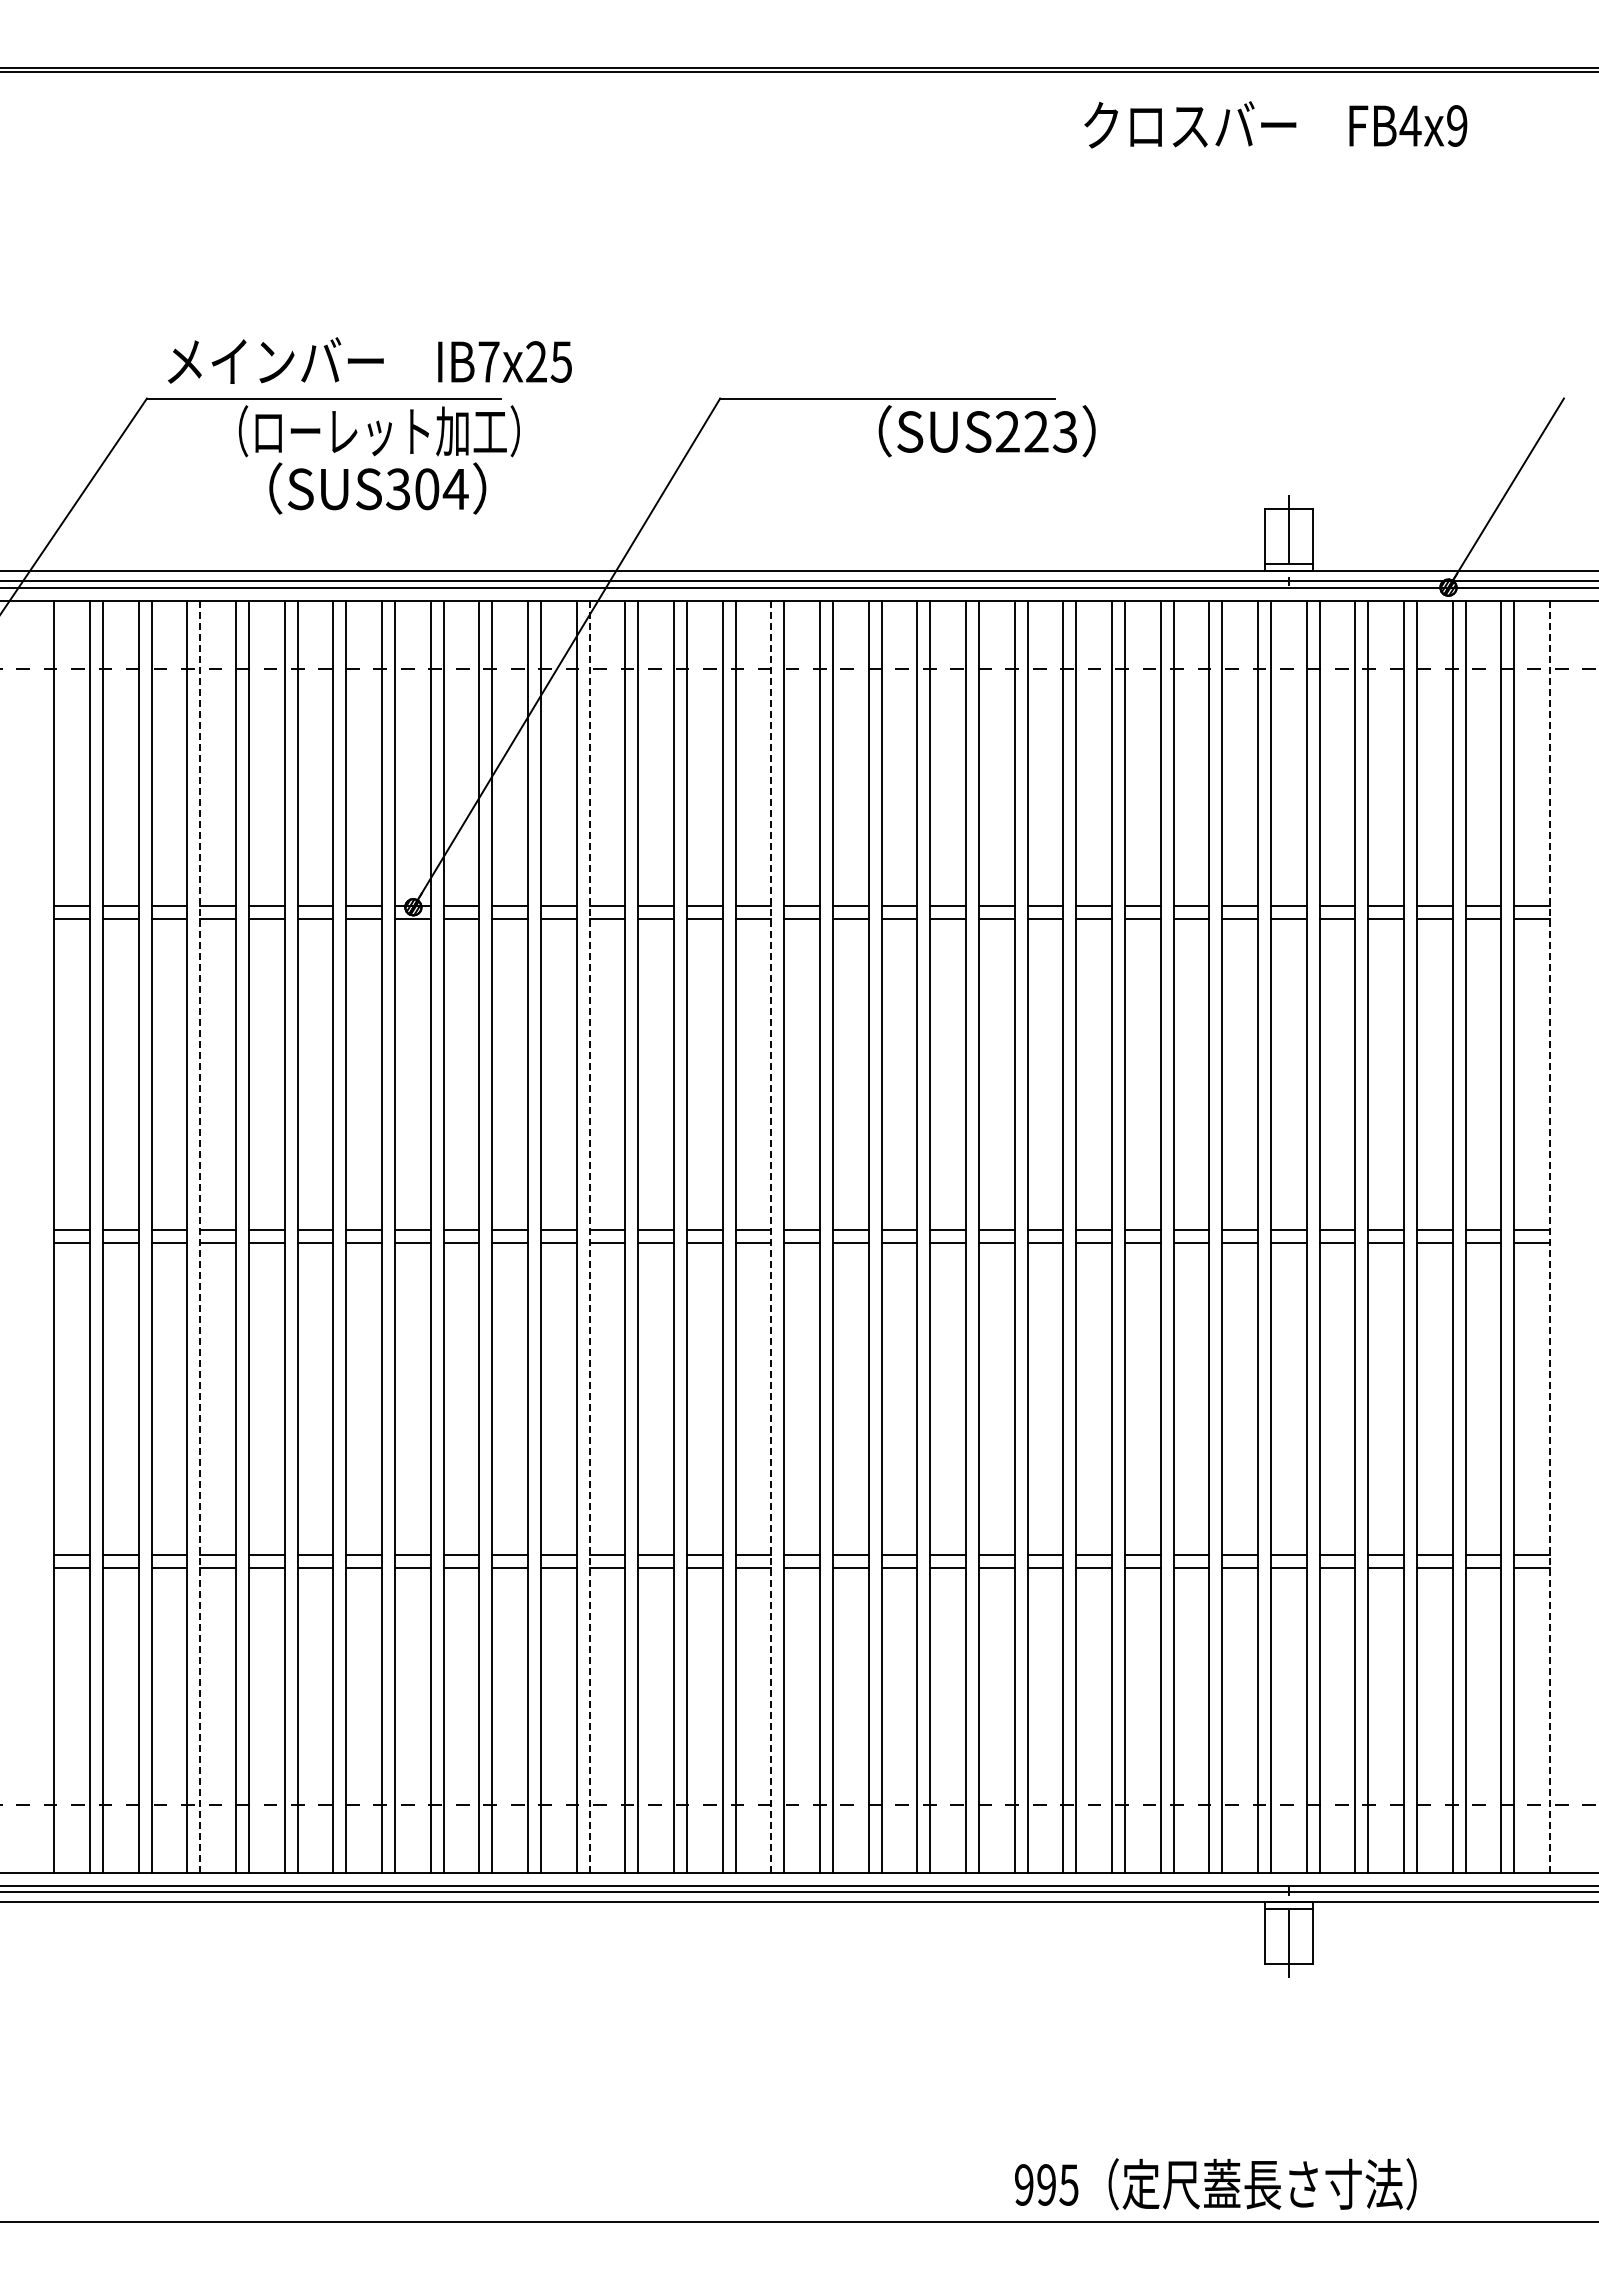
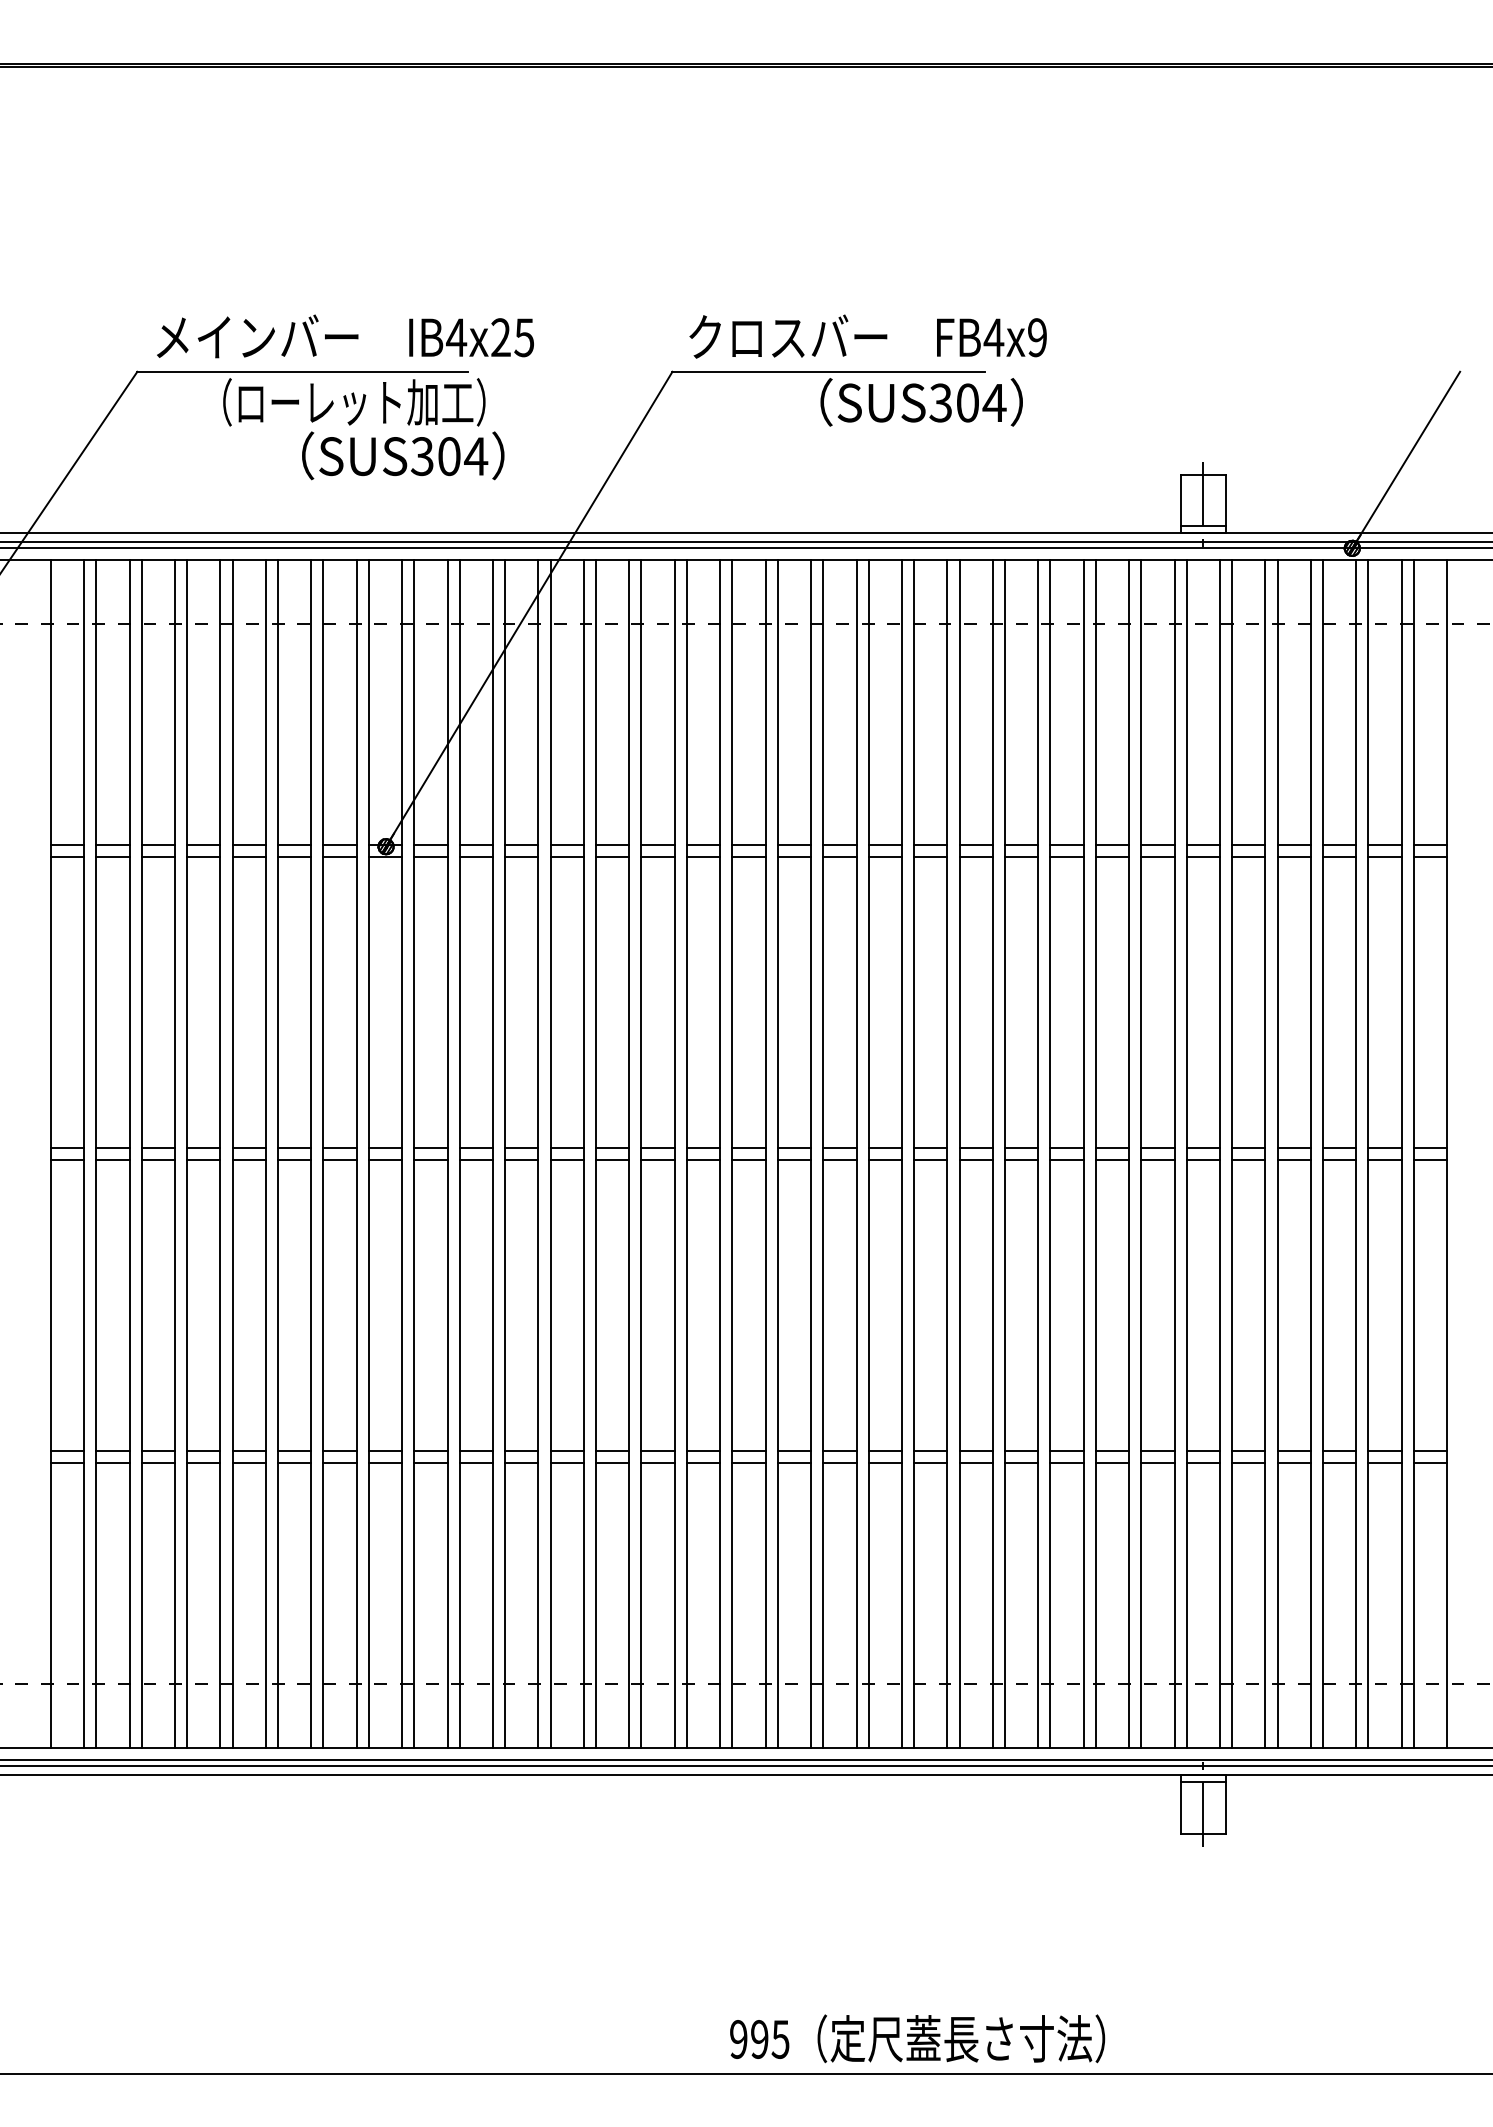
text: (1275, 124) -> (867, 336), moved
text: (488, 361) -> (456, 337), IB7x25 -> IB4x25
text: (1036, 431) -> (967, 402), SUS223 -> SUS304
text: (377, 488) -> (402, 455), moved
line: (200, 1237) -> (187, 1154), dashed -> solid
line: (589, 1237) -> (550, 1154), dashed -> solid
line: (771, 1237) -> (720, 1154), dashed -> solid
line: (1550, 1237) -> (1447, 1154), dashed -> solid
text: (1215, 2184) -> (917, 2039), moved

